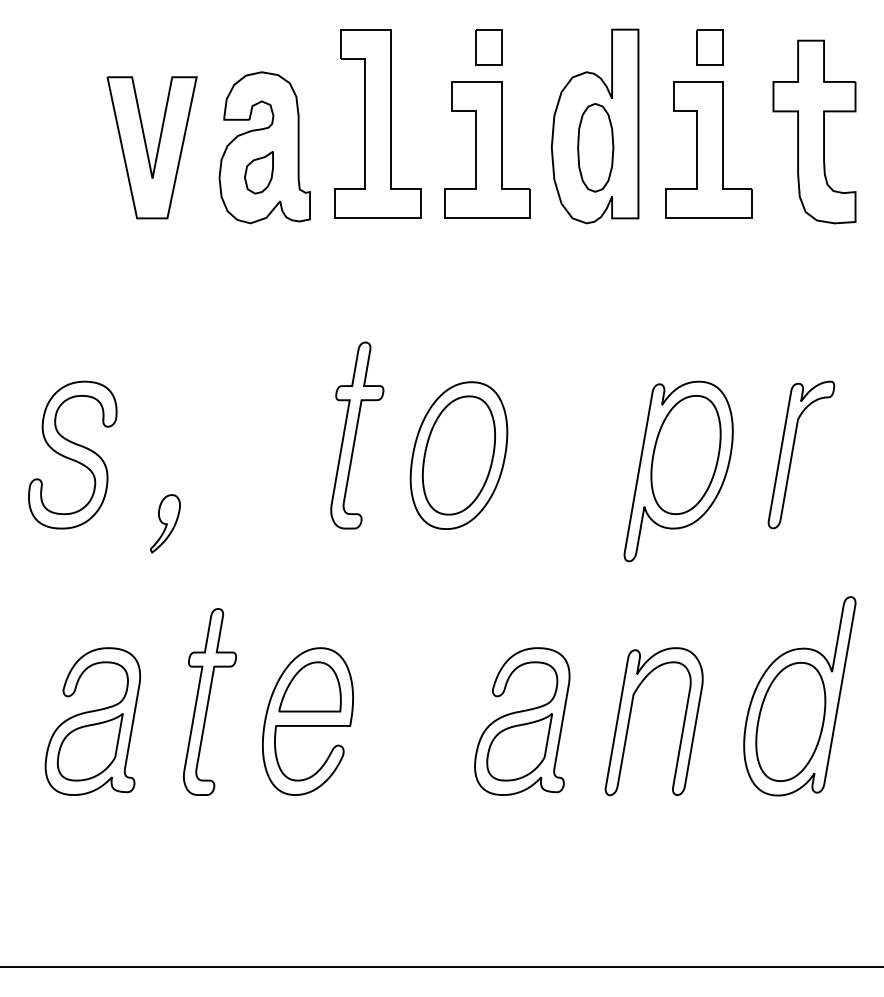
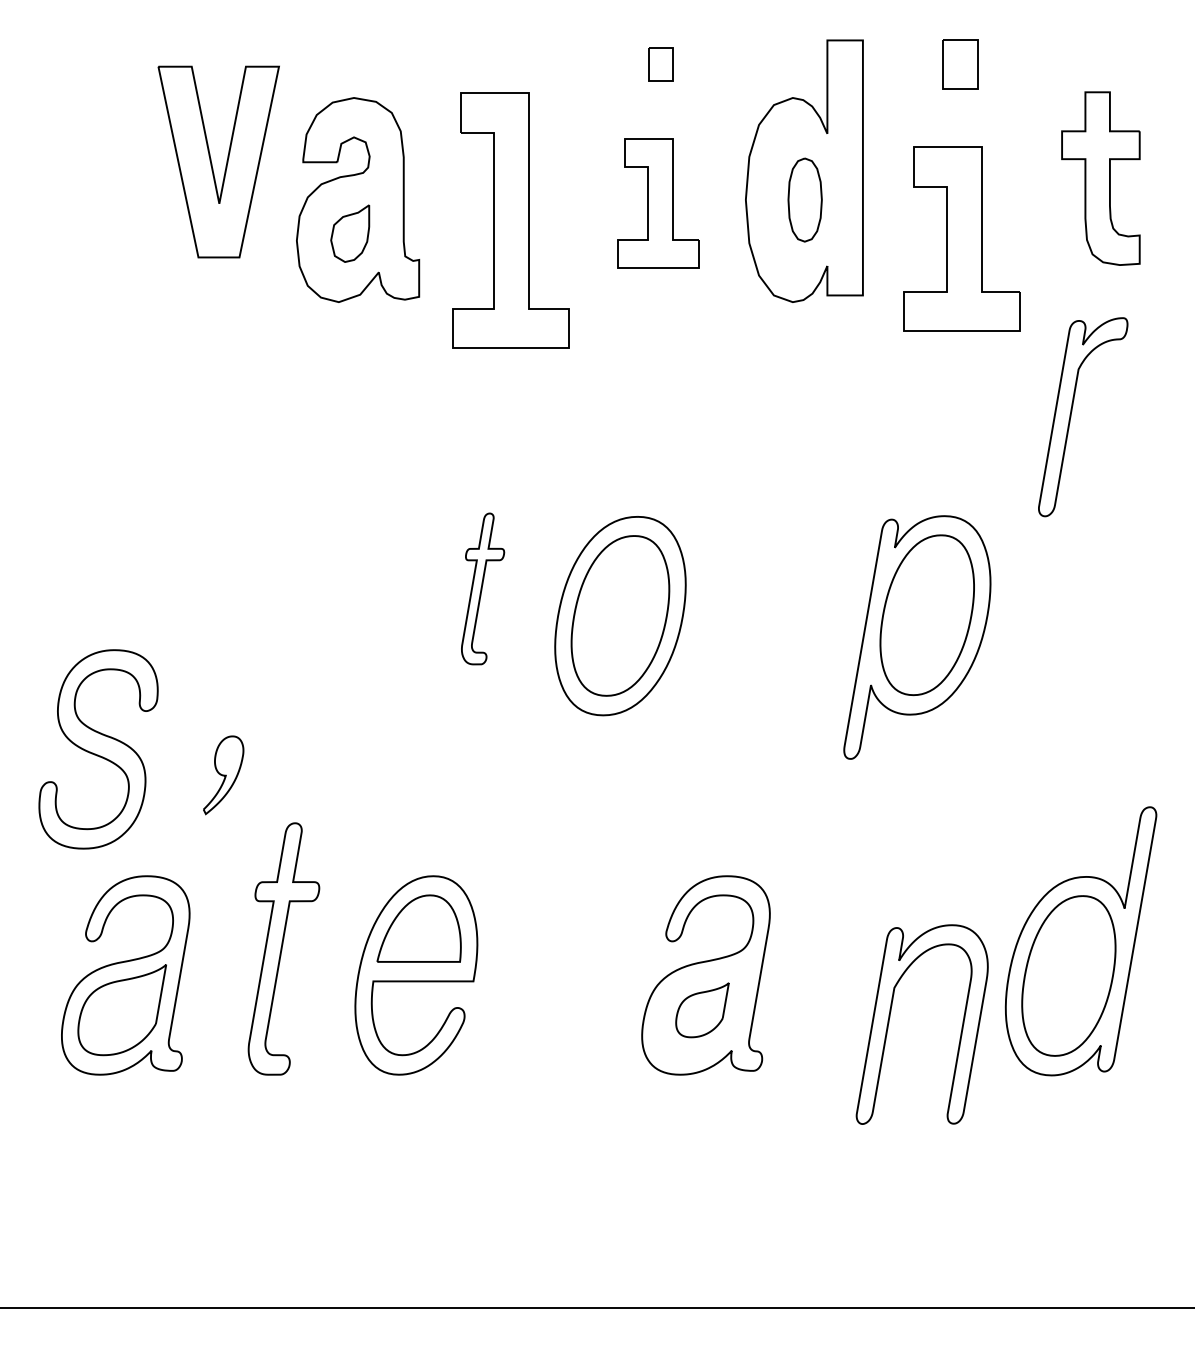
part: (488, 47) -> (660, 64), size x0.7
part: (377, 123) -> (510, 220), moved
part: (814, 131) -> (1100, 178), size x0.7
part: (595, 147) -> (804, 199), size x0.7
part: (147, 148) -> (212, 163), moved
part: (487, 149) -> (658, 202), size x0.7
part: (708, 149) -> (961, 238), moved
part: (356, 435) -> (482, 588), size x0.6
part: (72, 455) -> (98, 749), moved
part: (792, 455) -> (1071, 417), moved
part: (165, 524) -> (223, 775), moved
part: (630, 716) -> (890, 1017), moved
part: (519, 747) -> (702, 1010), size x0.6

